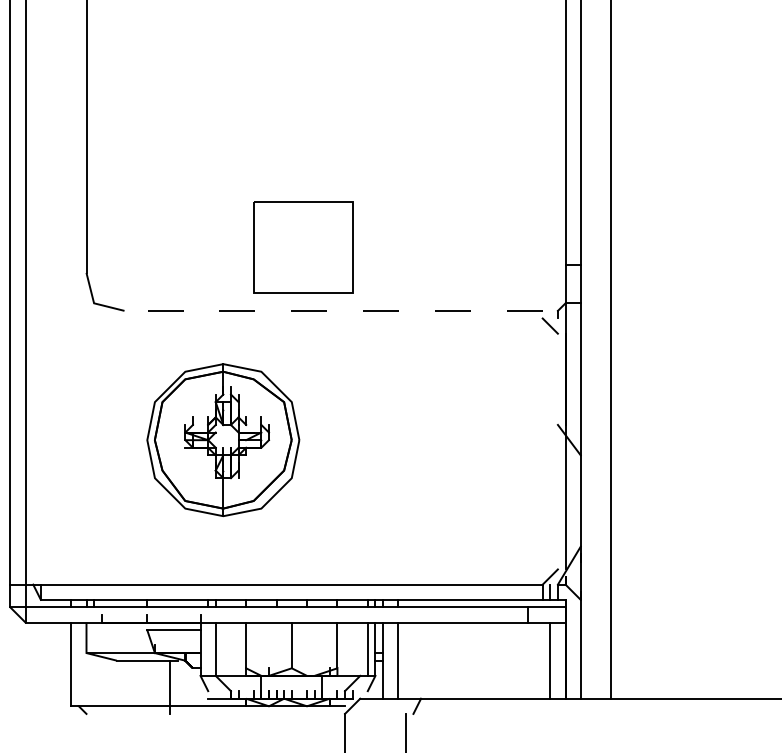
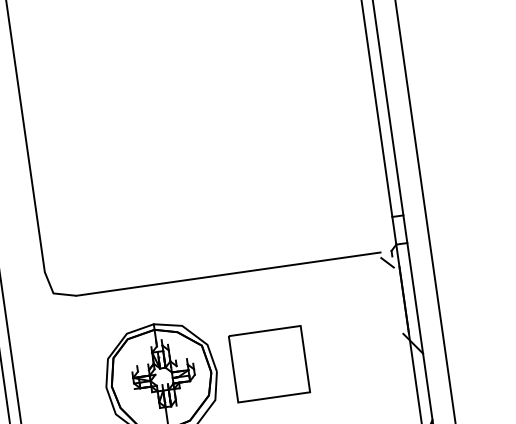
part: (303, 247) -> (269, 364), moved
line: (333, 310) -> (228, 273), dashed -> solid

